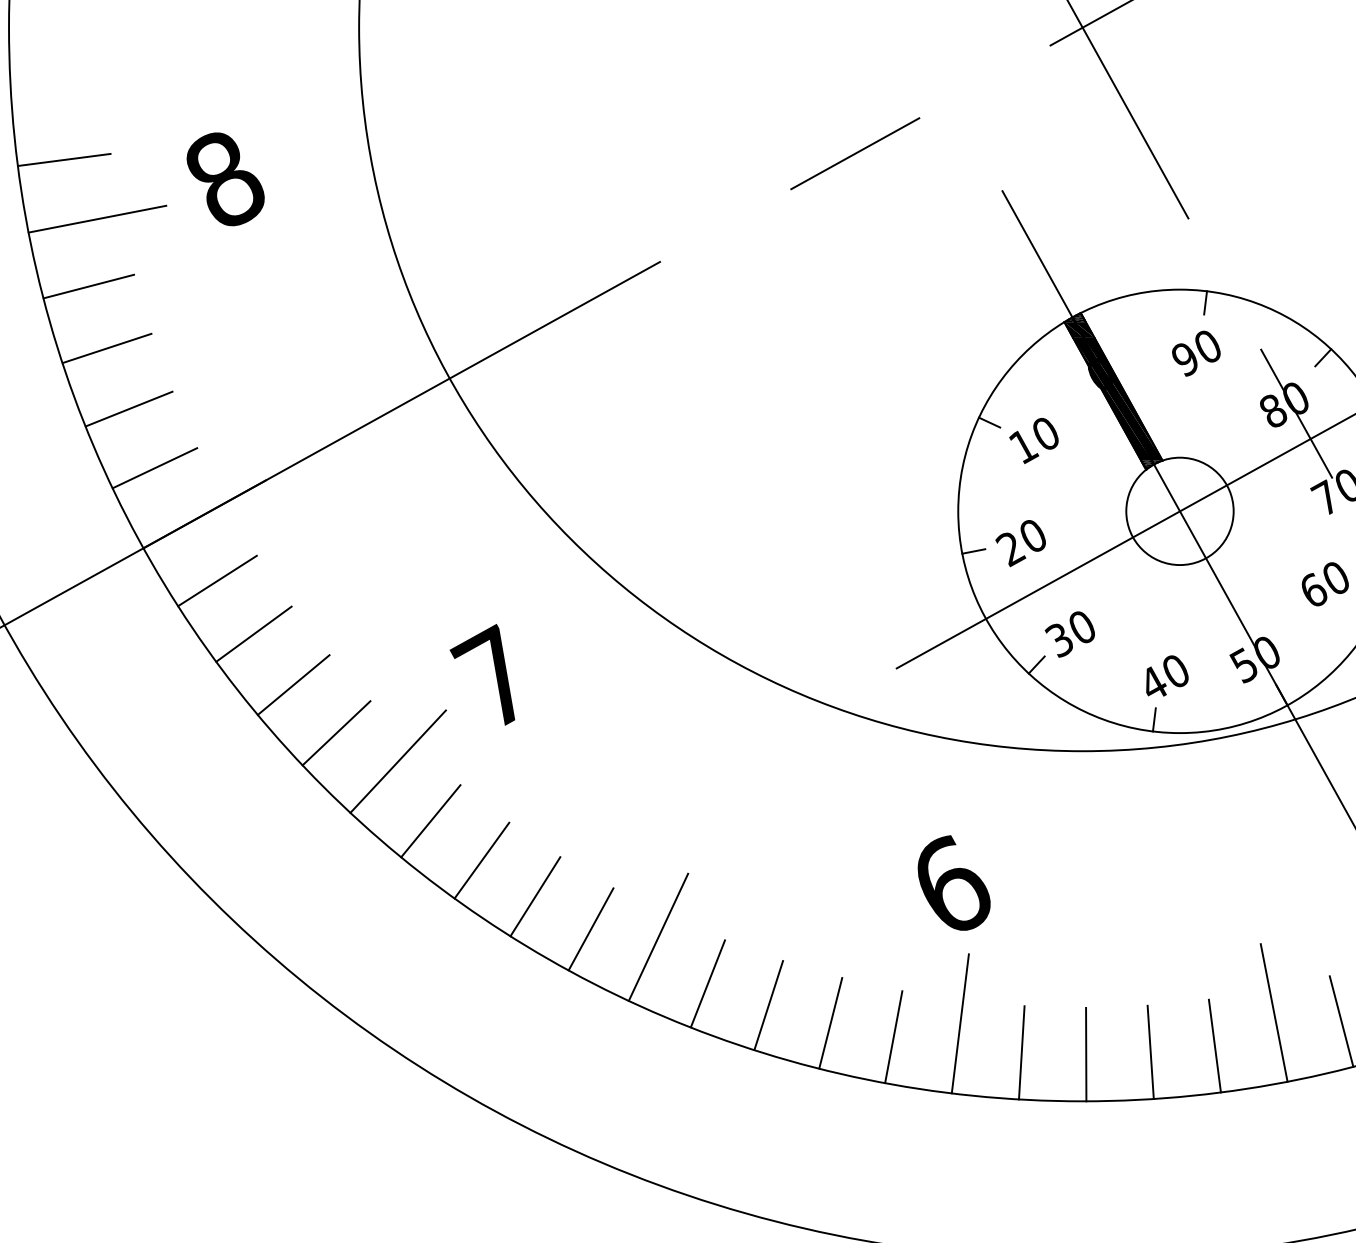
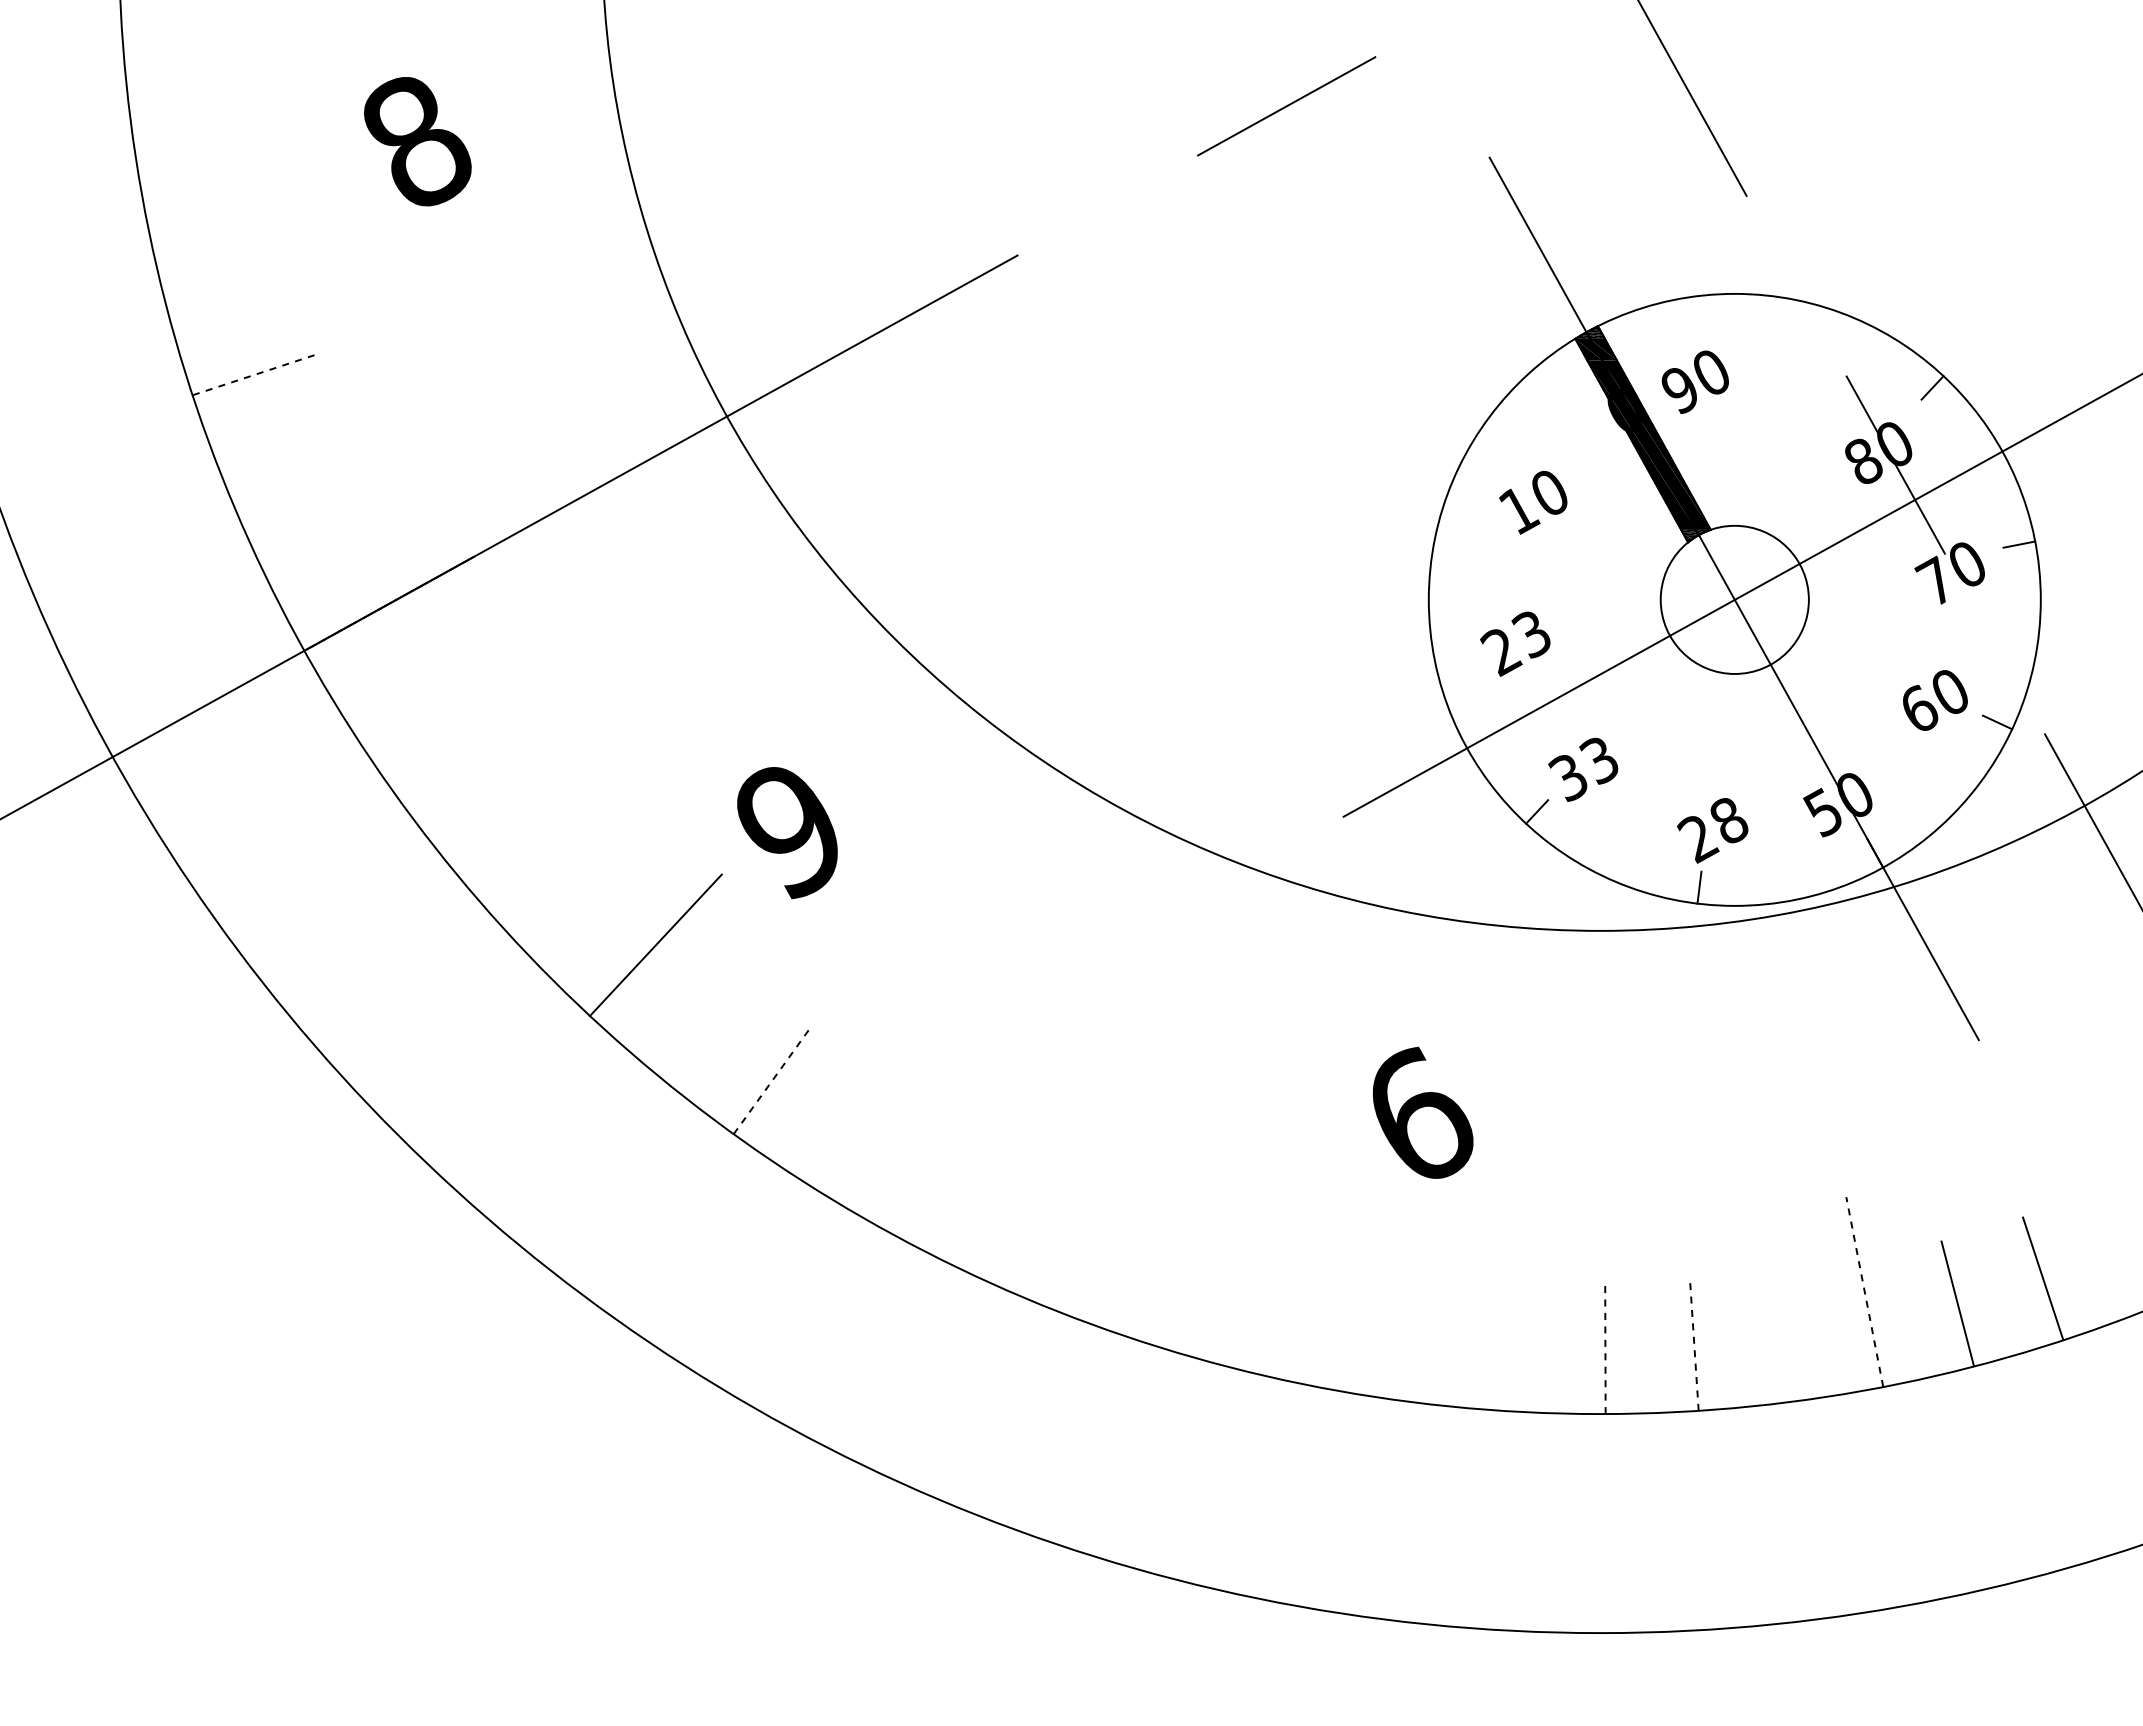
line: (63, 159) -> (194, 114), removed
line: (97, 219) -> (240, 196), removed
line: (88, 286) -> (228, 289), removed
line: (1205, 303) -> (1770, 312), removed
line: (107, 348) -> (254, 374), solid -> dashed
text: (1195, 353) -> (1694, 382), moved
line: (129, 408) -> (284, 458), removed
line: (989, 422) -> (1471, 477), removed
line: (155, 467) -> (320, 539), removed
text: (1031, 536) -> (1530, 634), 20 -> 23
line: (973, 551) -> (1450, 655), removed
line: (217, 580) -> (406, 695), removed
text: (1081, 627) -> (1598, 760), 30 -> 33
line: (253, 634) -> (456, 769), removed
text: (489, 676) -> (781, 827), 7 -> 9
text: (1163, 678) -> (1712, 830), 40 -> 28
line: (293, 684) -> (511, 839), removed
line: (336, 732) -> (570, 905), removed
line: (430, 821) -> (700, 1027), removed
line: (481, 860) -> (771, 1081), solid -> dashed
line: (534, 896) -> (844, 1131), removed
line: (590, 929) -> (921, 1176), removed
line: (658, 937) -> (1015, 1187), removed
line: (707, 983) -> (1082, 1251), removed
line: (768, 1005) -> (1166, 1281), removed
line: (1273, 1013) -> (1864, 1292), solid -> dashed
line: (830, 1022) -> (1252, 1305), removed
line: (960, 1024) -> (1431, 1307), removed
line: (893, 1037) -> (1339, 1325), removed
line: (1214, 1045) -> (1782, 1337), removed
line: (1021, 1052) -> (1516, 1346), removed
line: (1150, 1052) -> (1694, 1346), solid -> dashed
line: (1086, 1054) -> (1605, 1349), solid -> dashed

